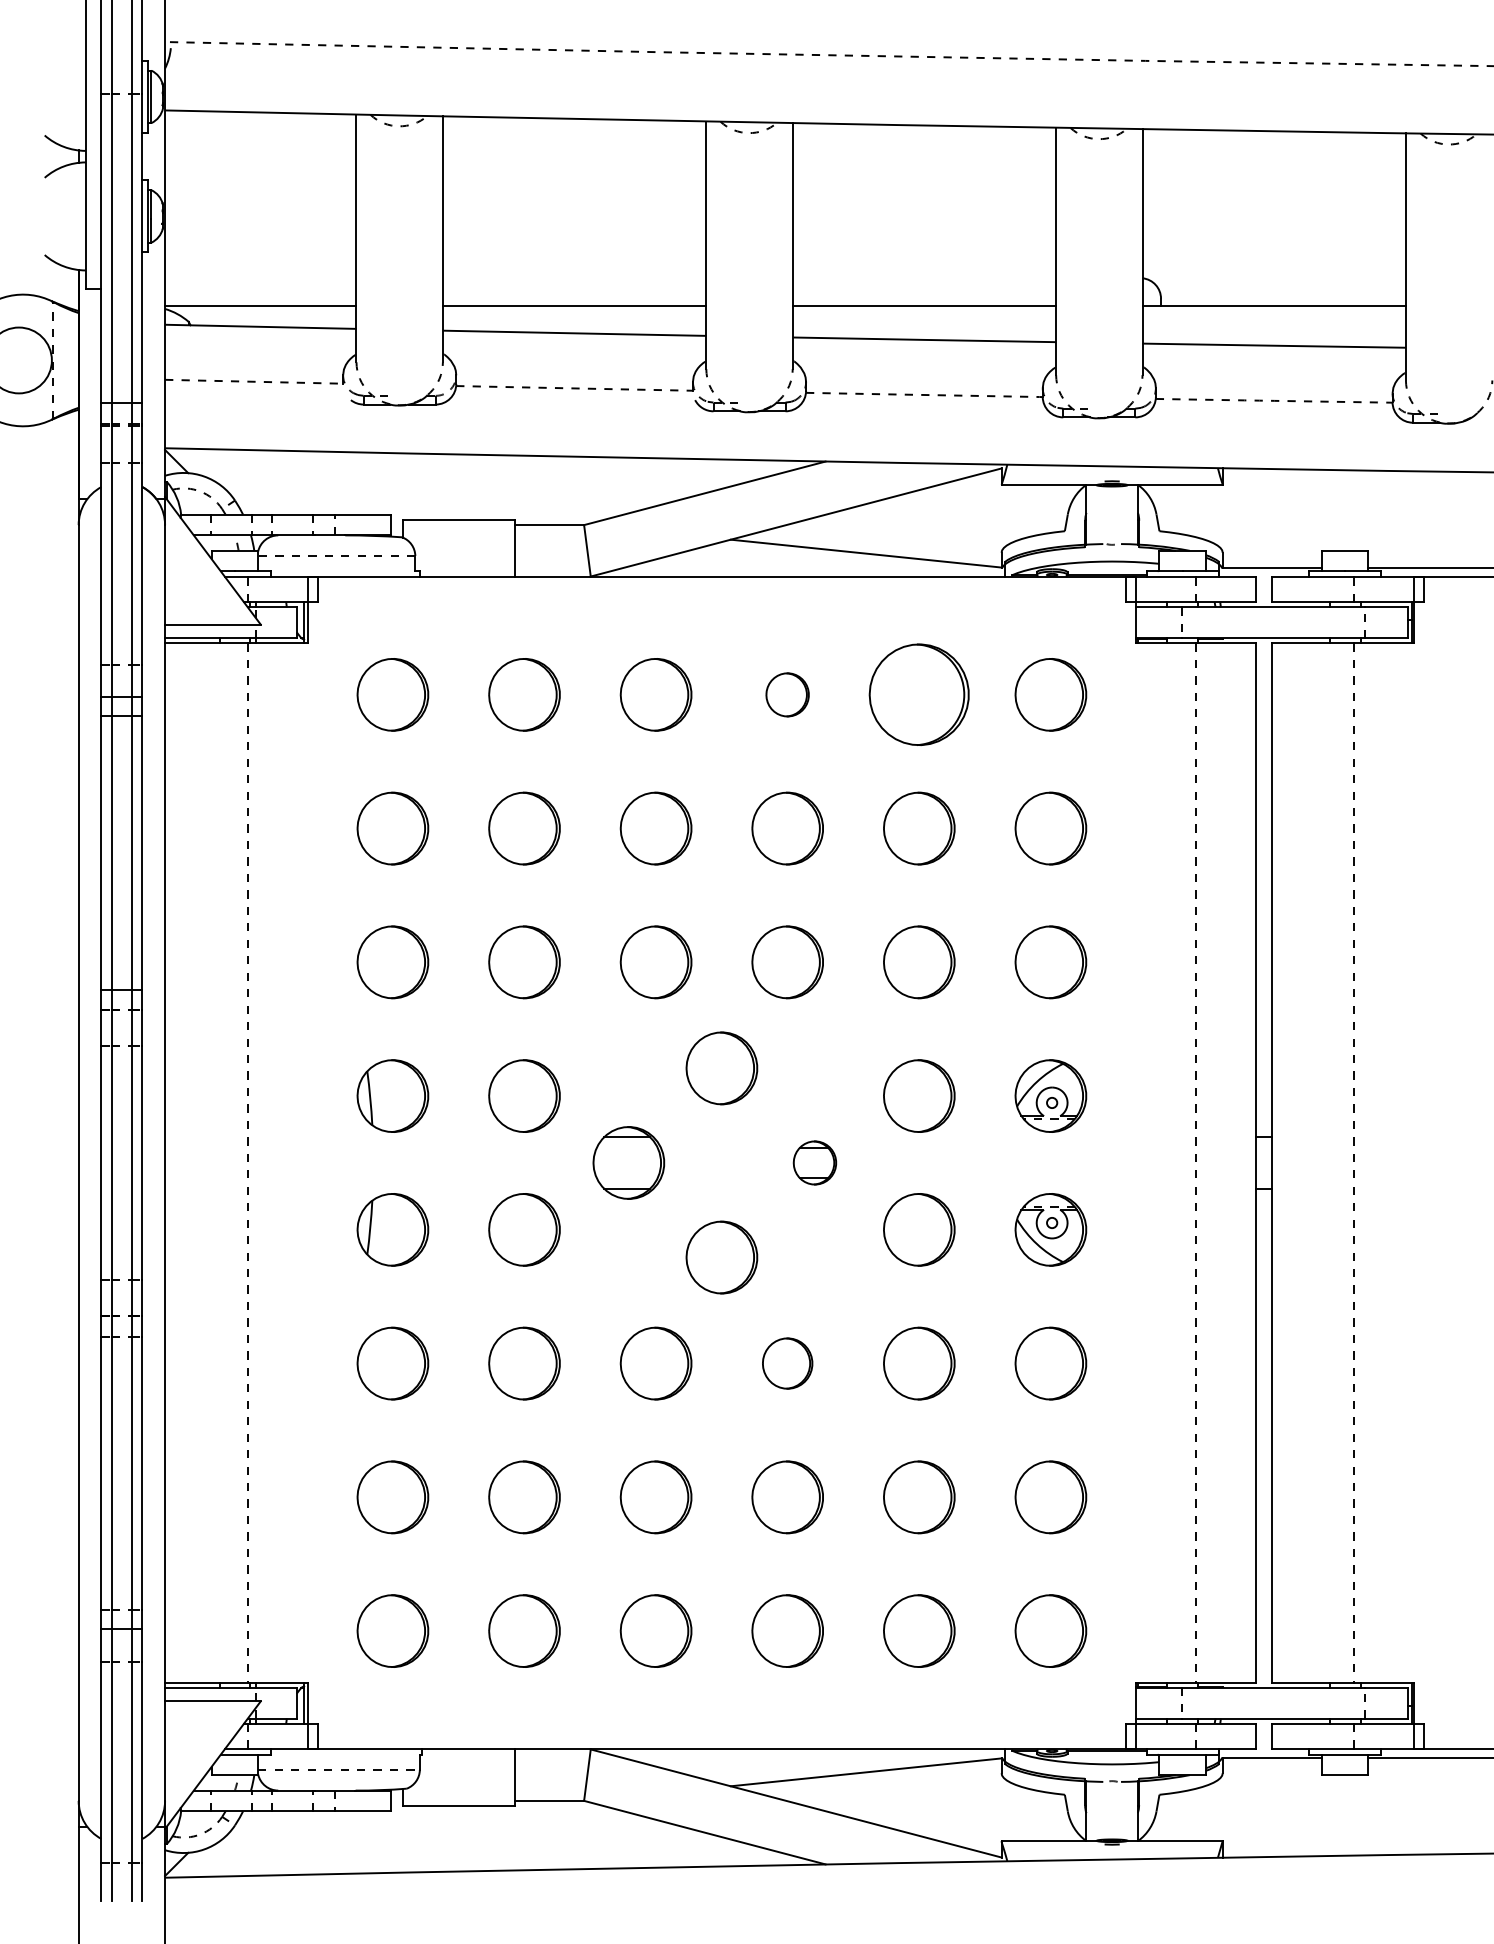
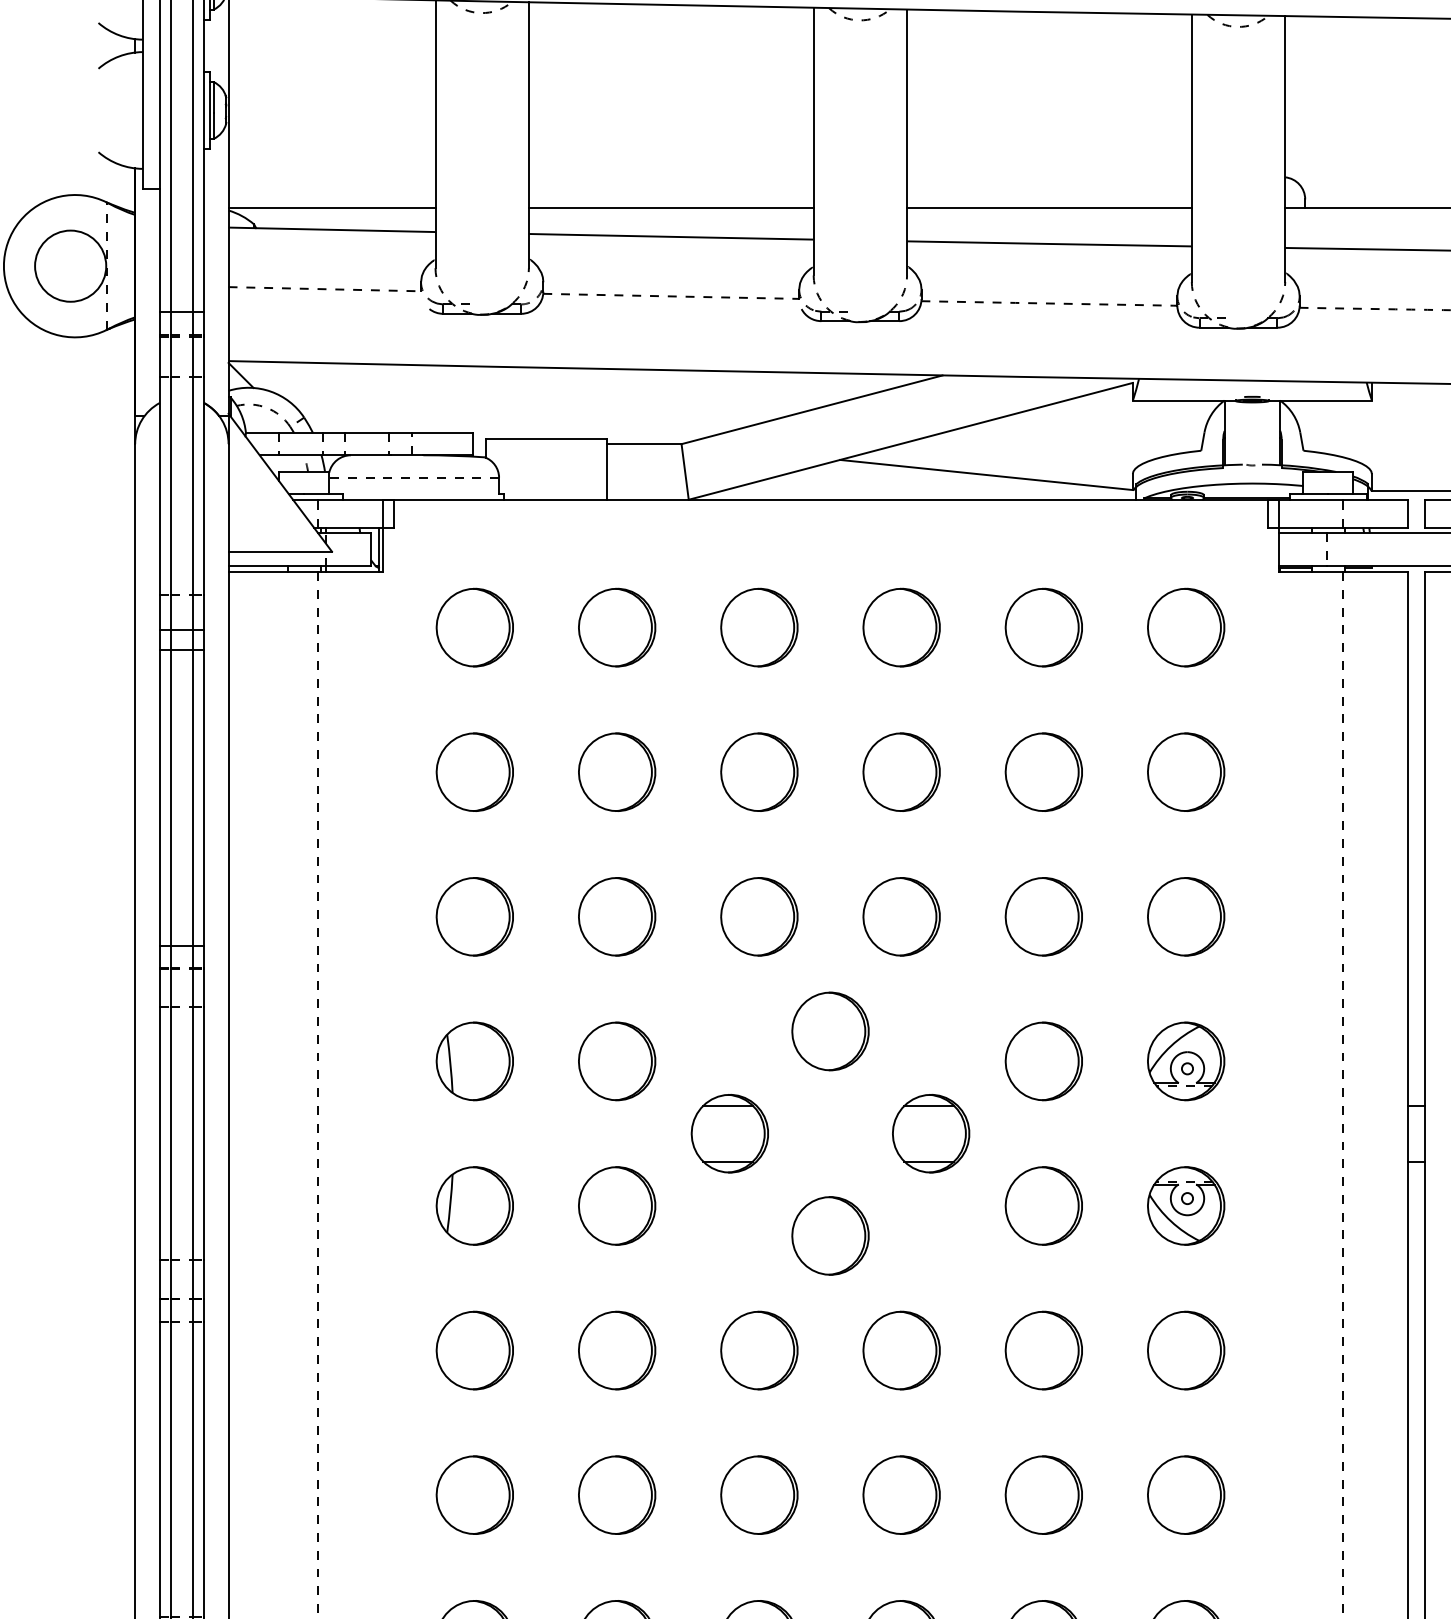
part: (787, 694) -> (901, 627), size x1.67
part: (919, 694) -> (1044, 627), size x0.71
part: (814, 1162) -> (930, 1133), size x1.67
part: (787, 1363) -> (901, 1350), size x1.43

